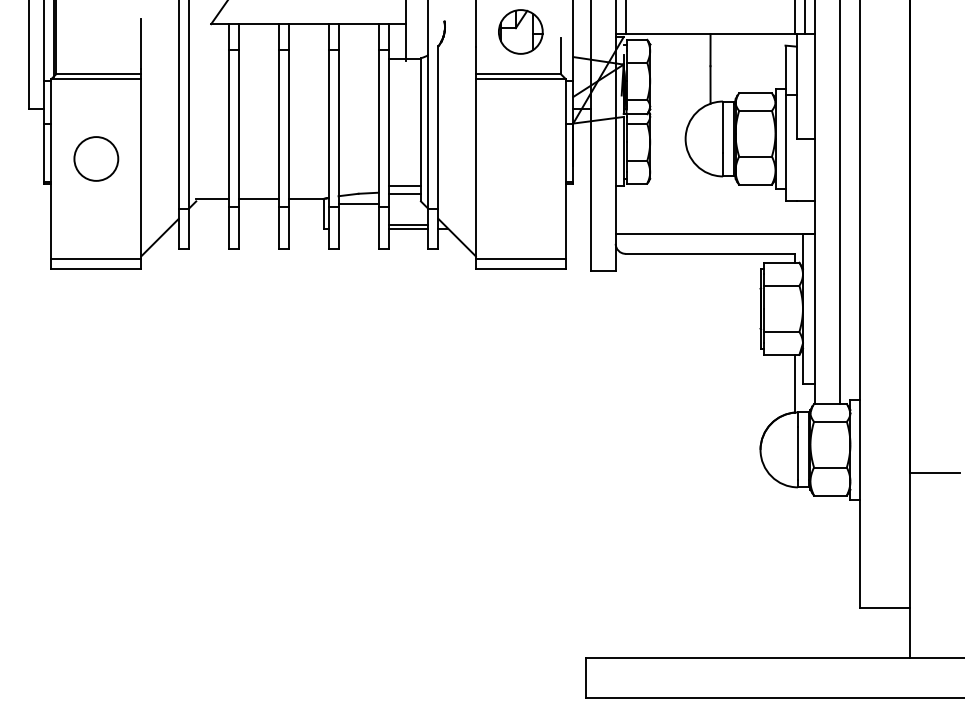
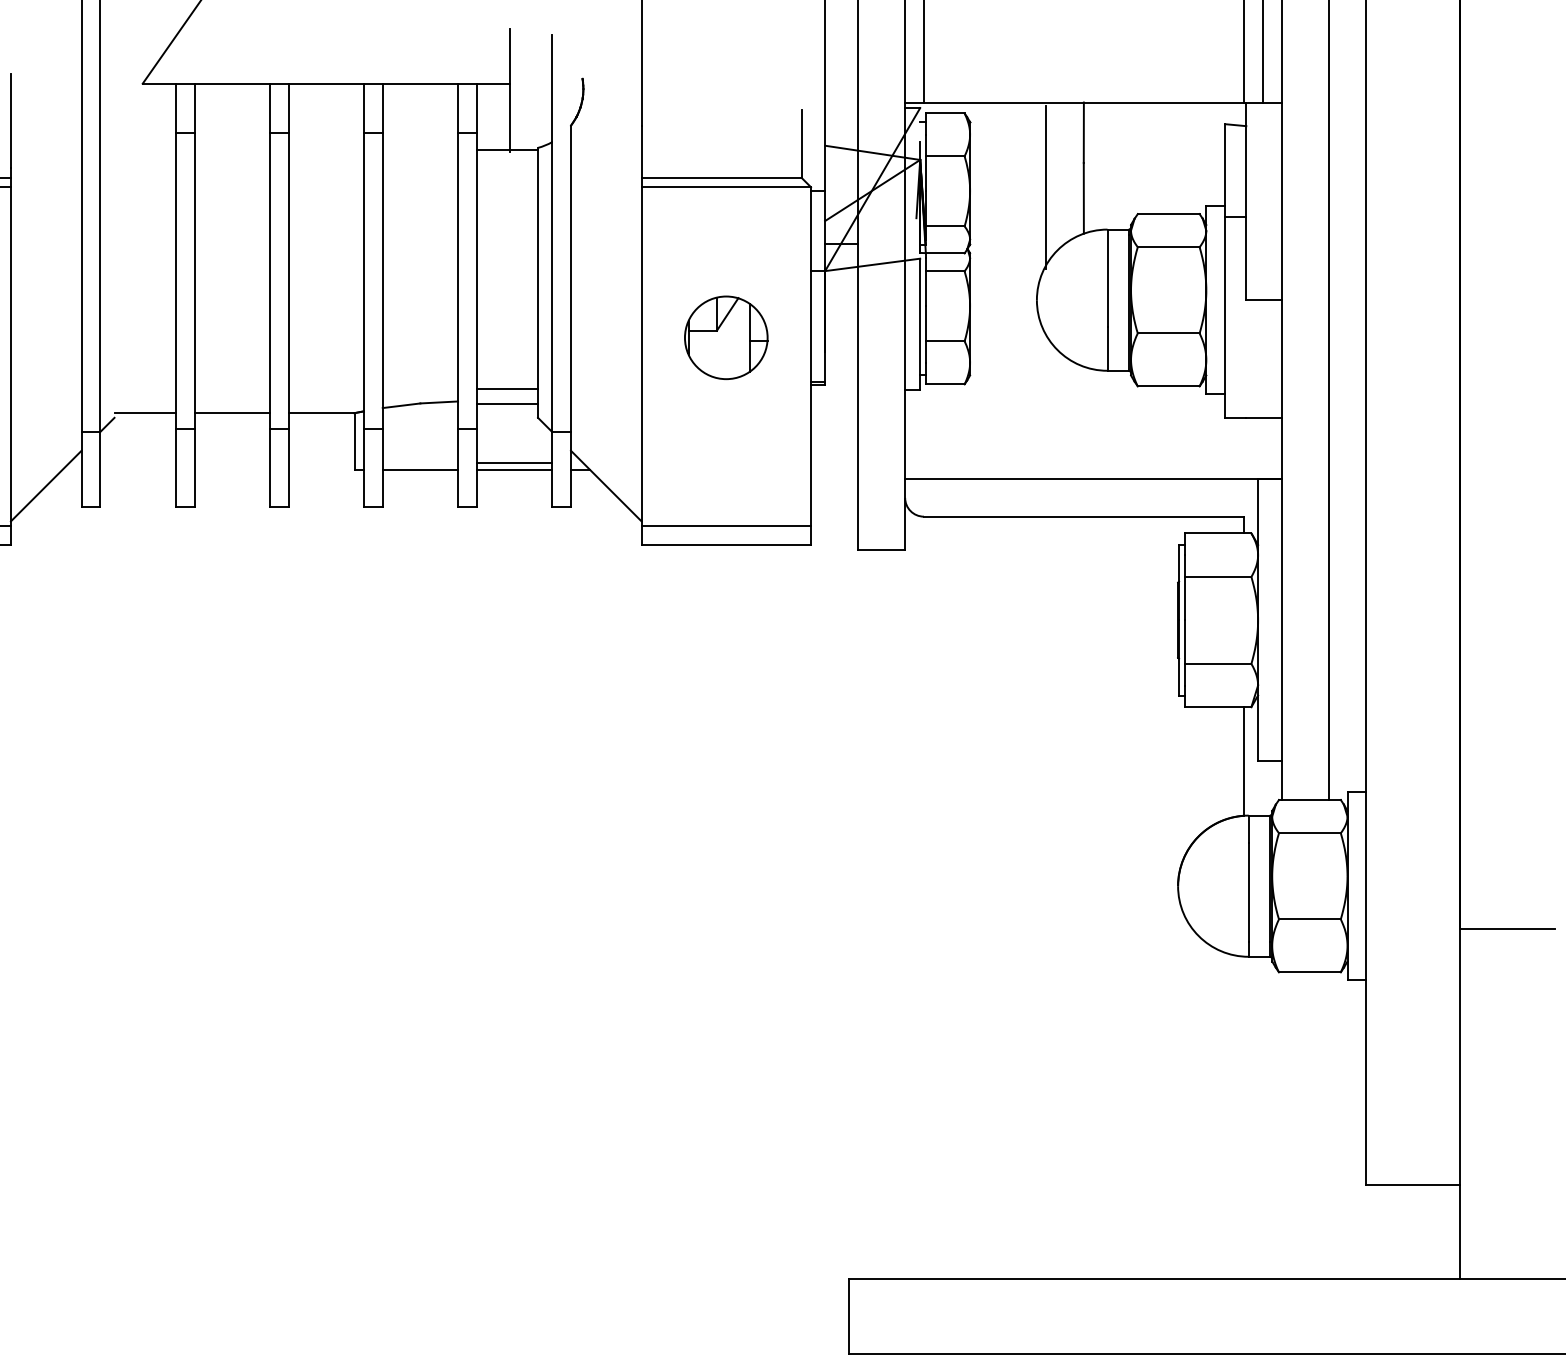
part: (520, 31) -> (725, 336), moved
line: (690, 79) -> (1046, 188), added
line: (358, 203) -> (420, 468), moved

